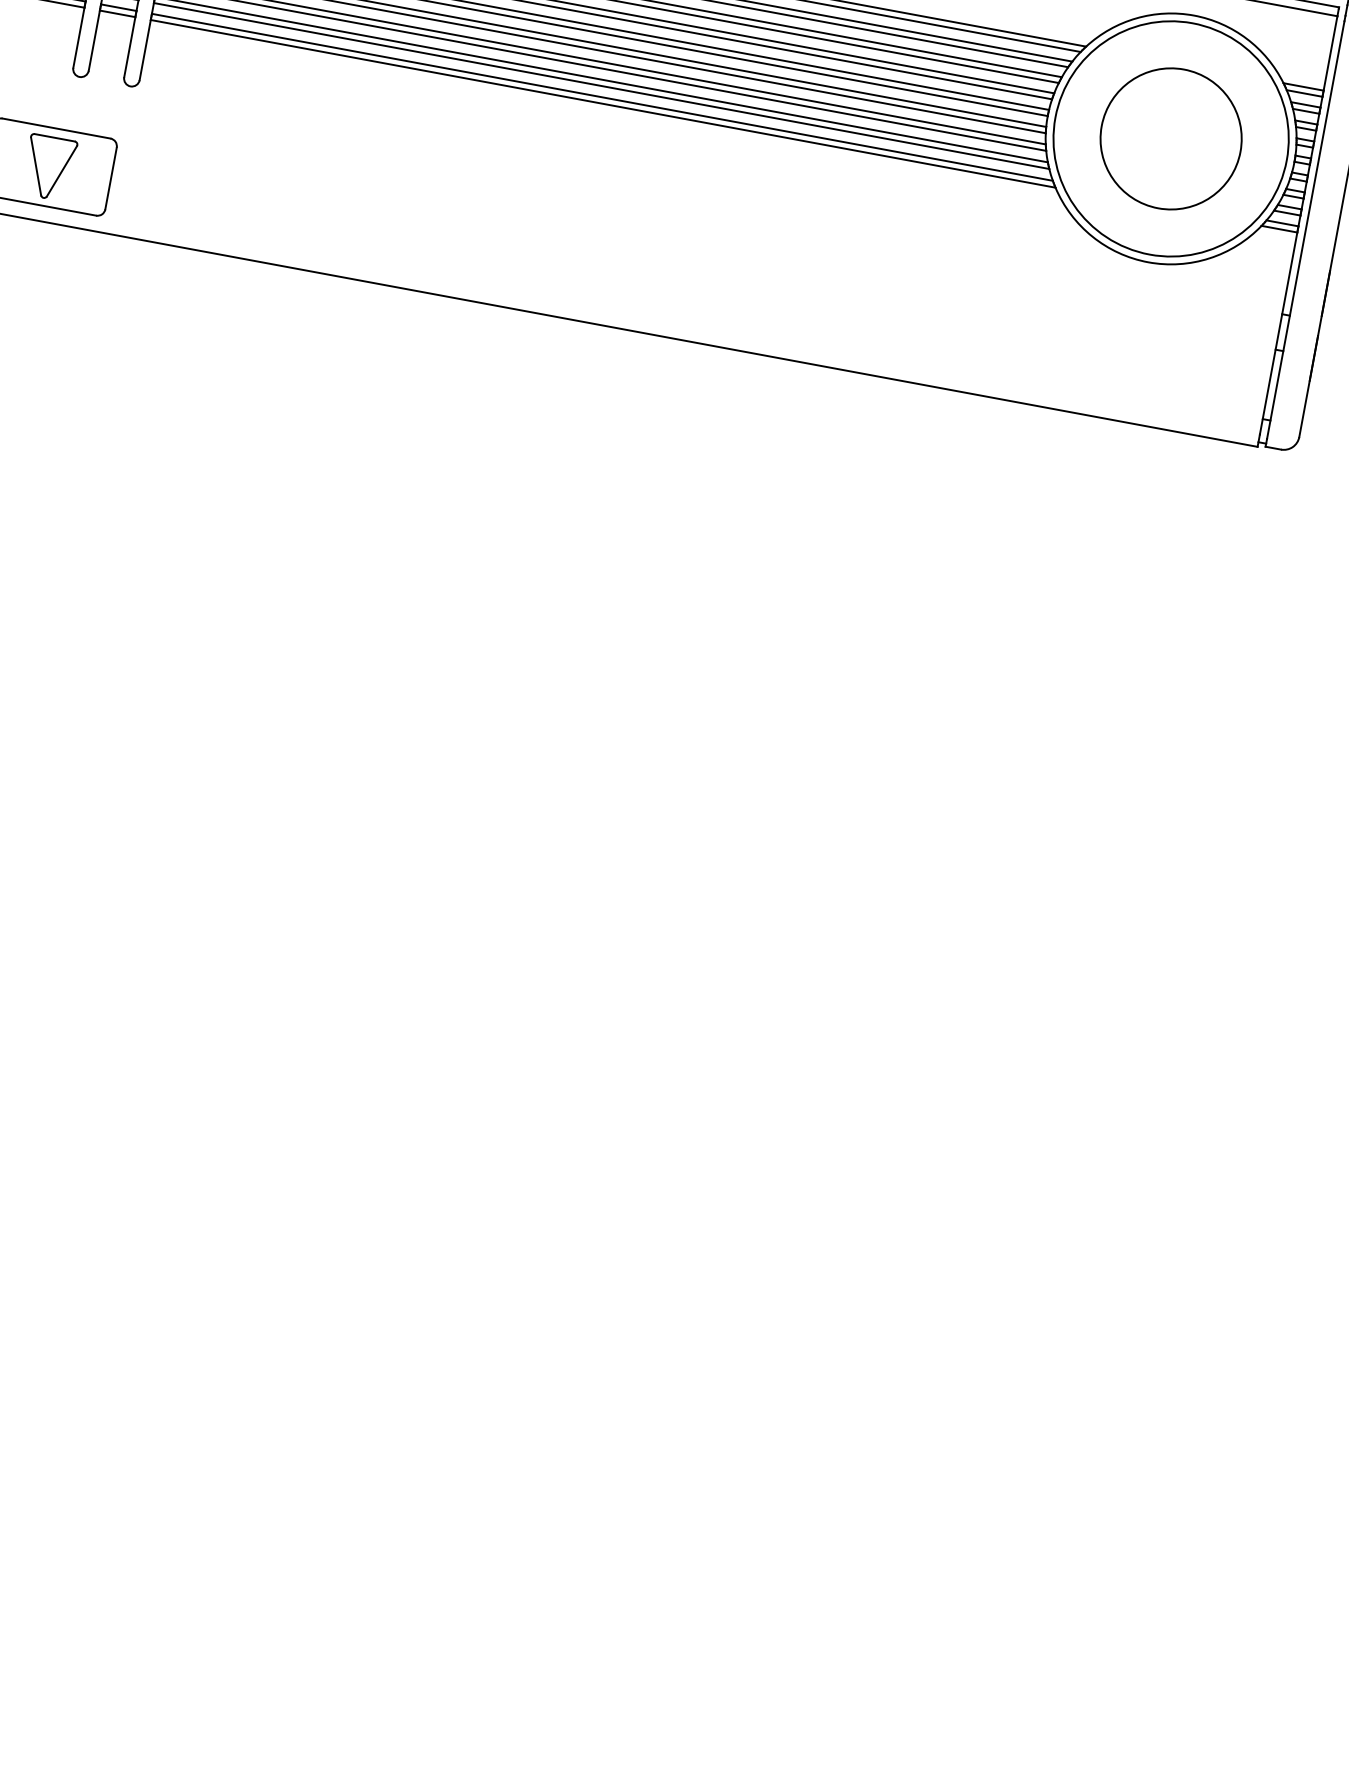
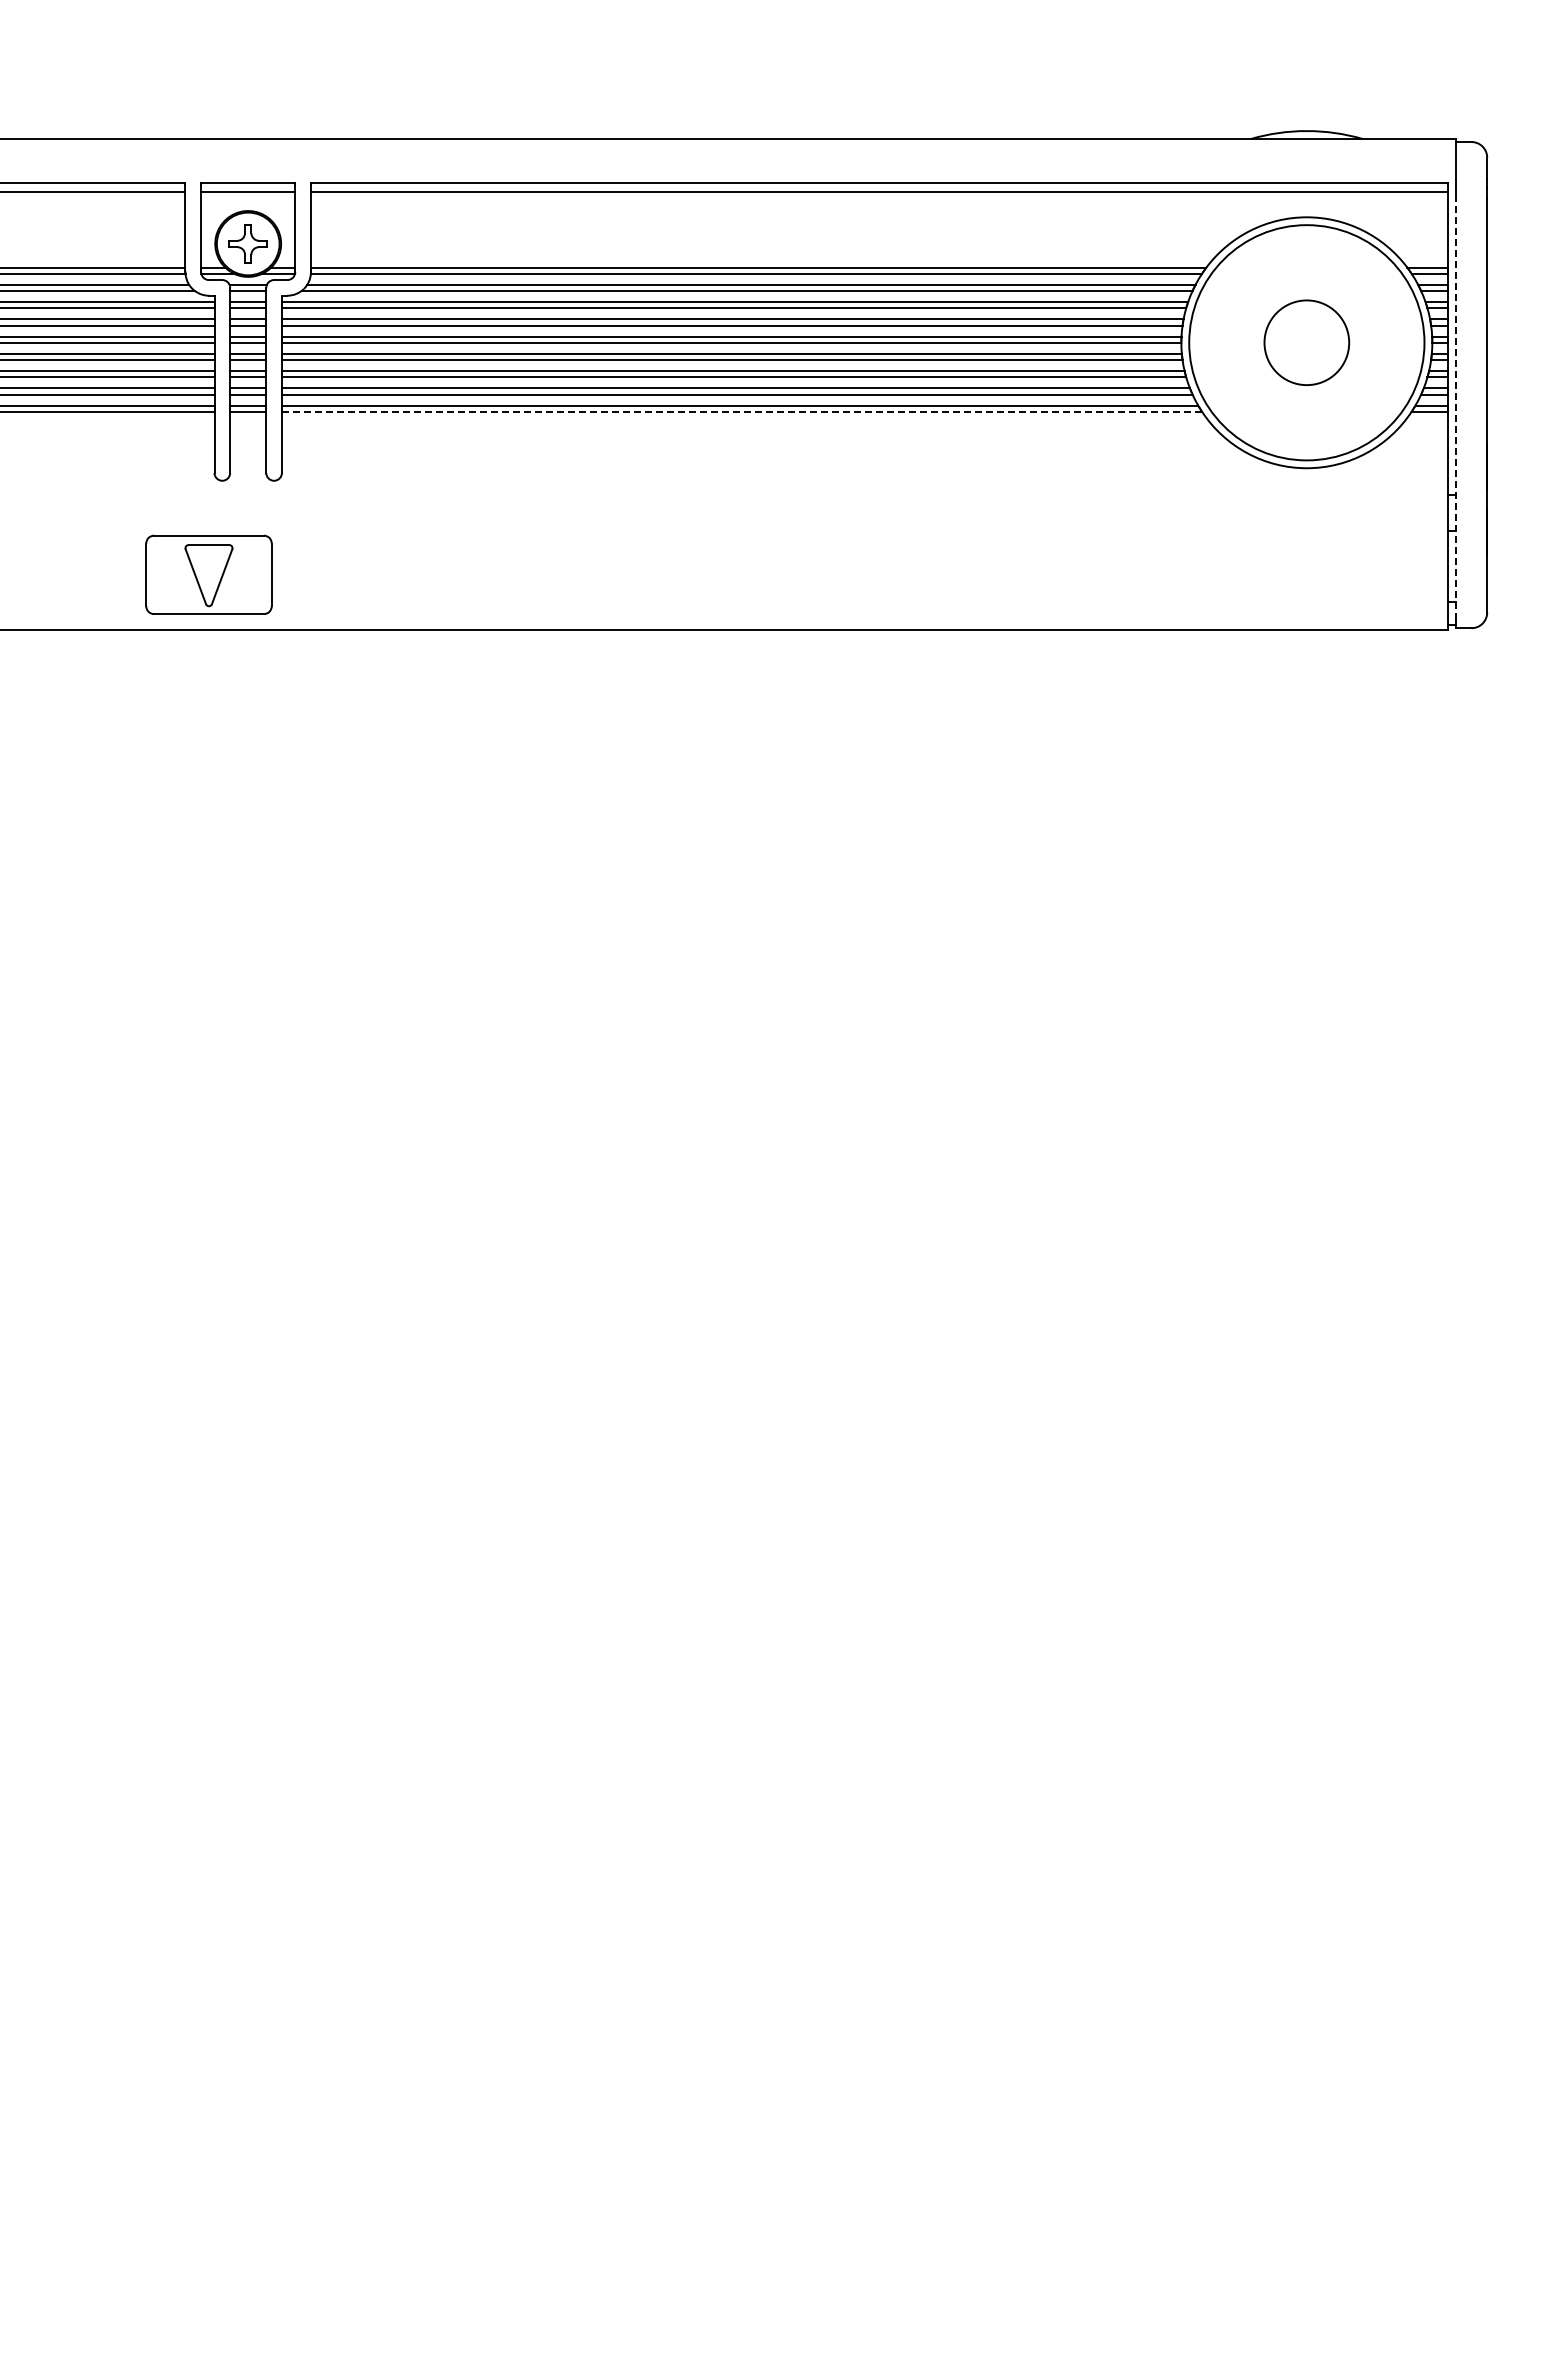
line: (602, 103) -> (741, 411), solid -> dashed
circle: (1170, 138) -> (1306, 342), size x0.6
line: (1305, 230) -> (1455, 408), solid -> dashed

